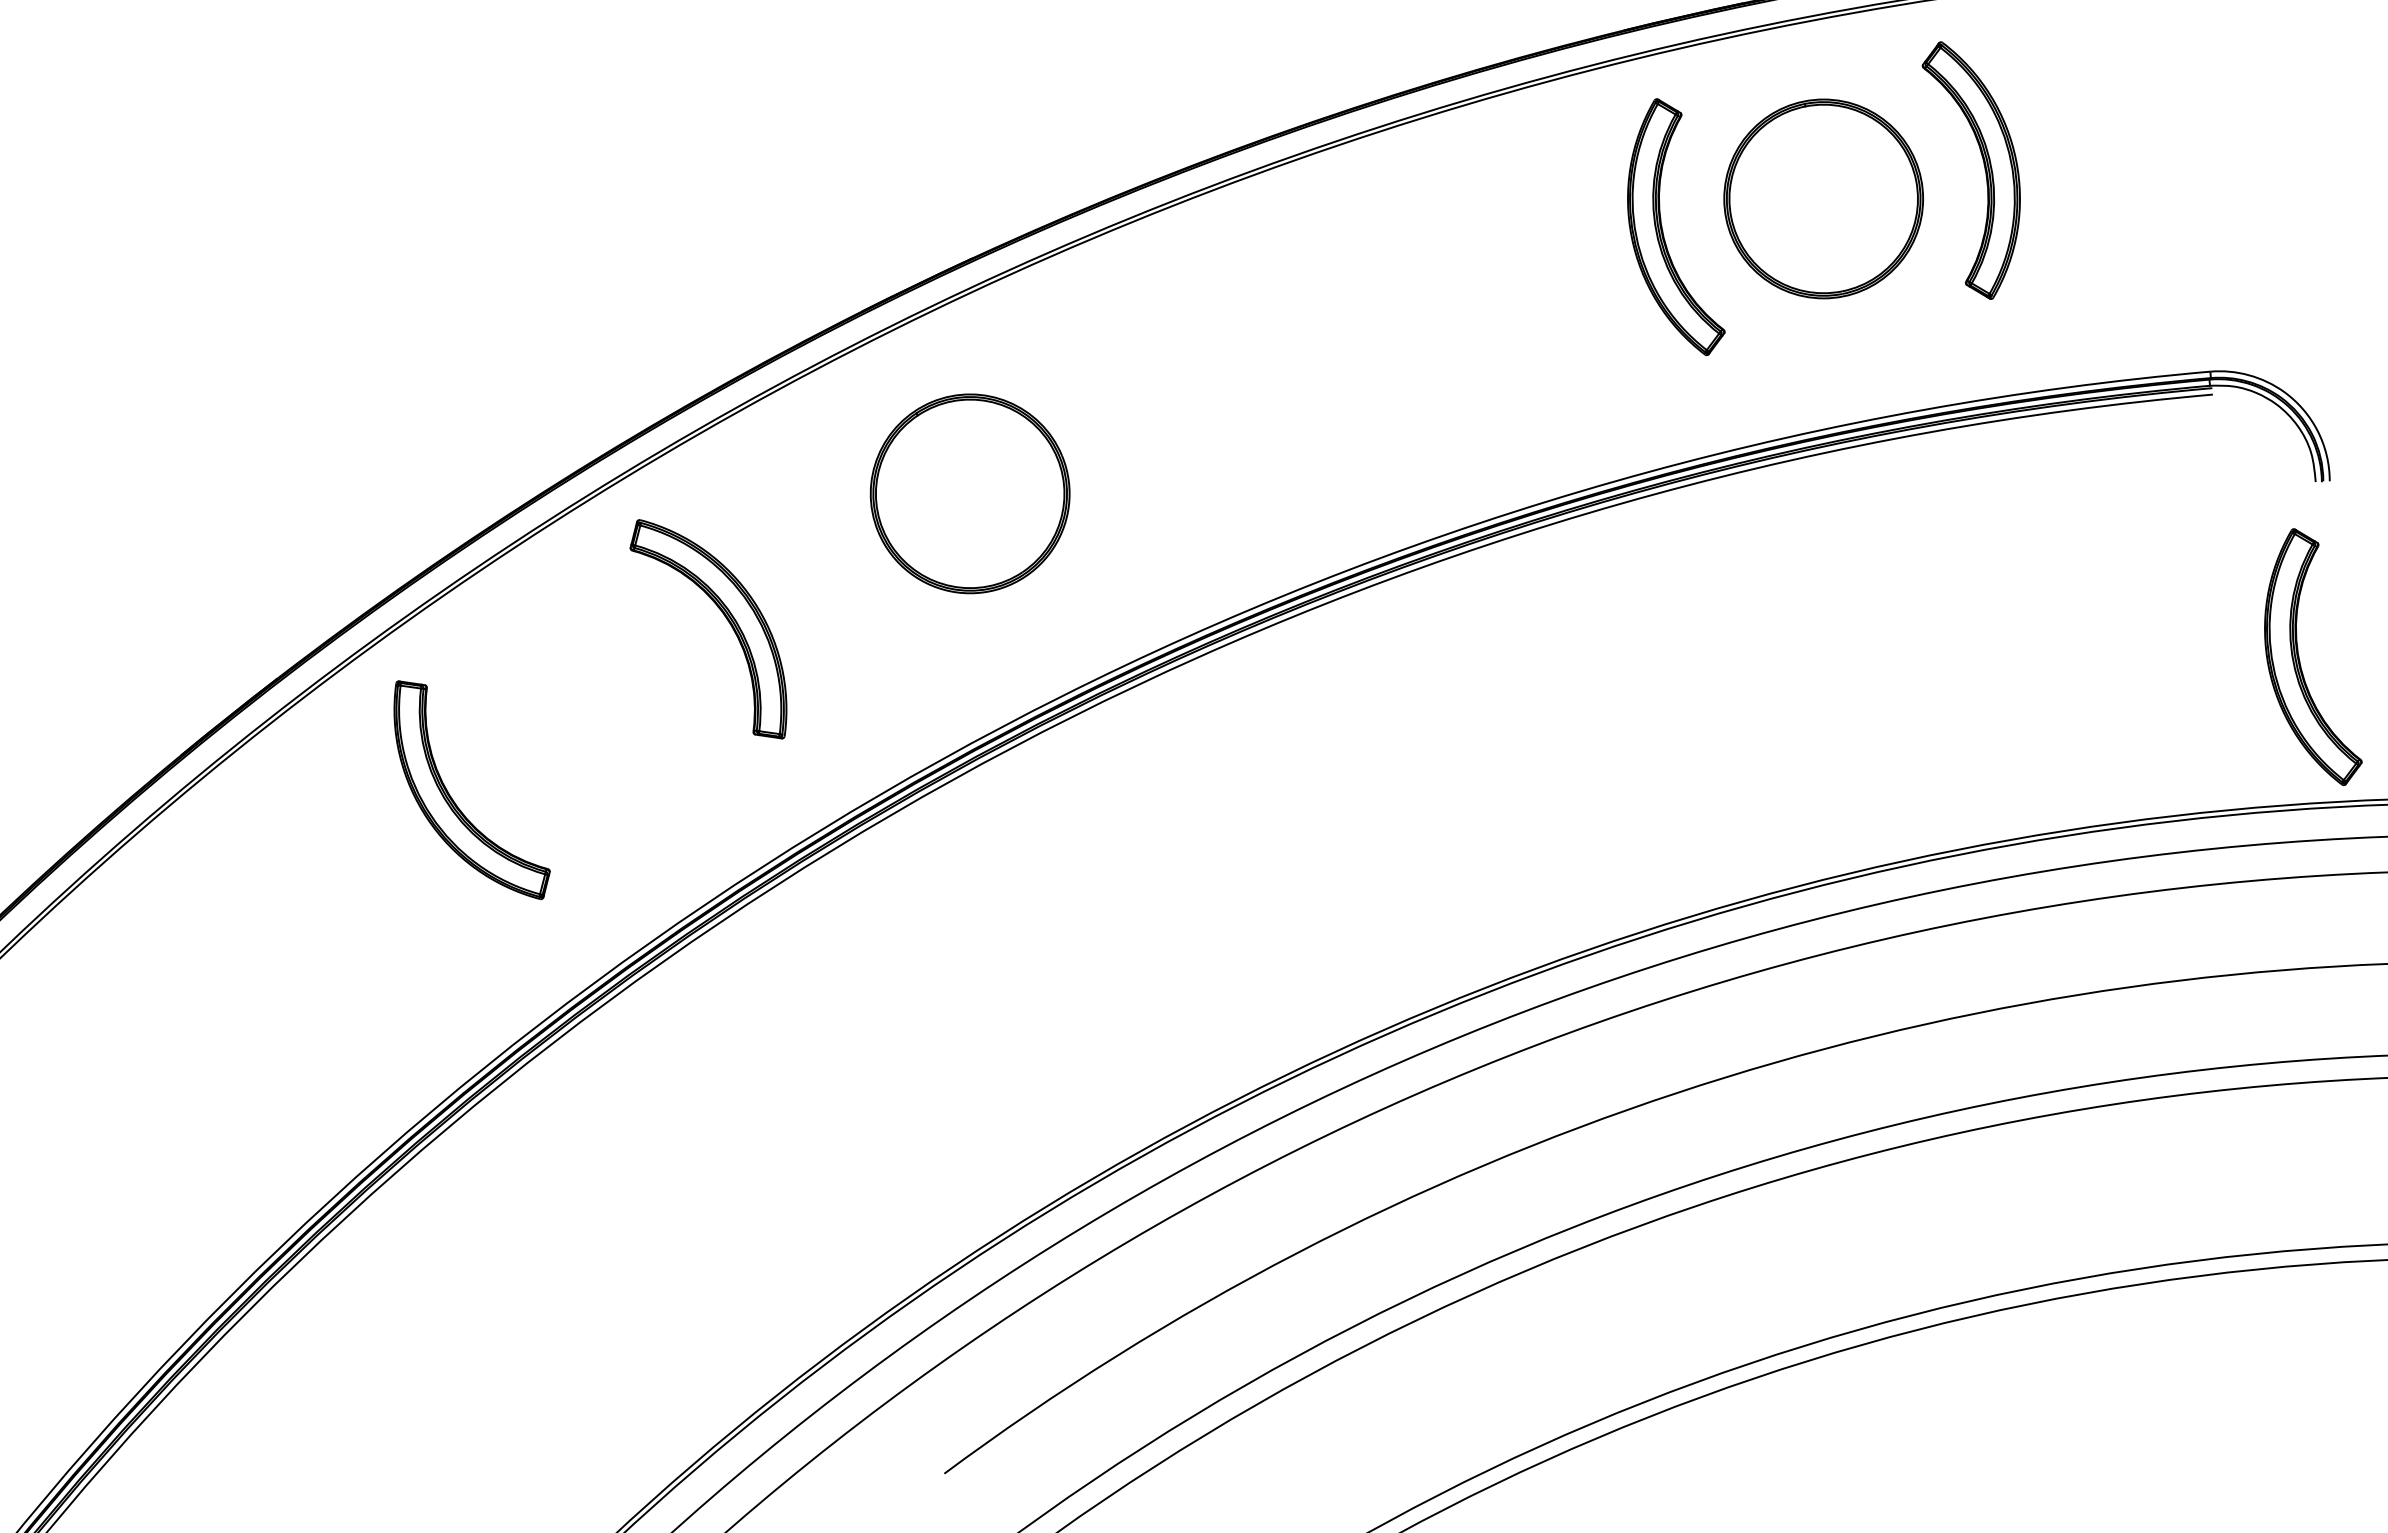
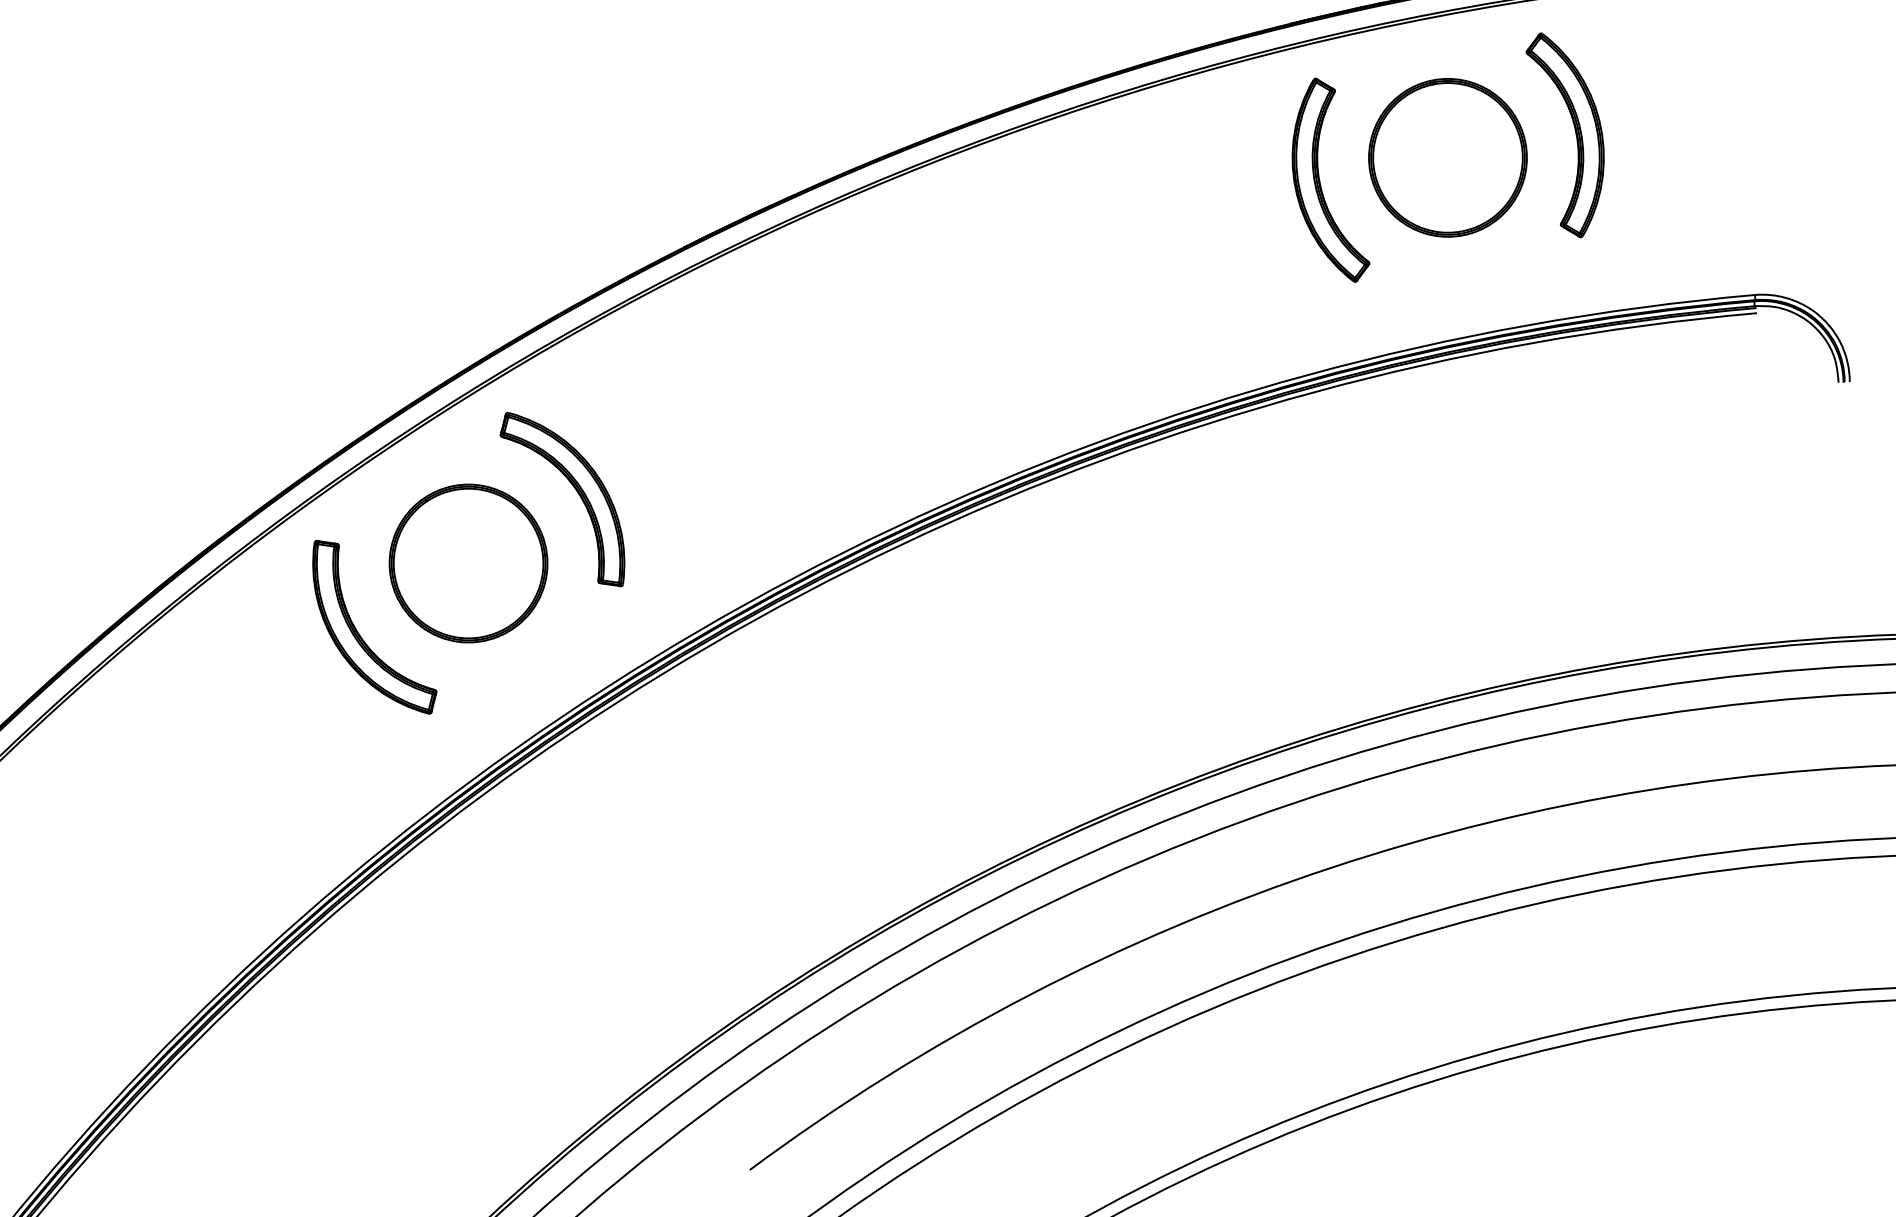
part: (969, 493) -> (468, 563), moved
part: (2300, 660) -> (1826, 524), removed

